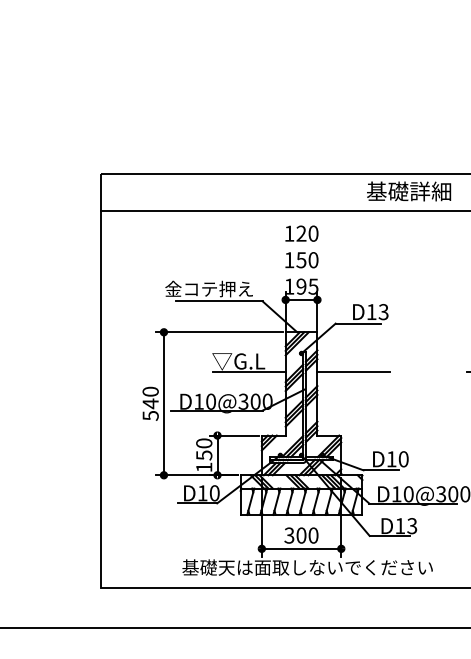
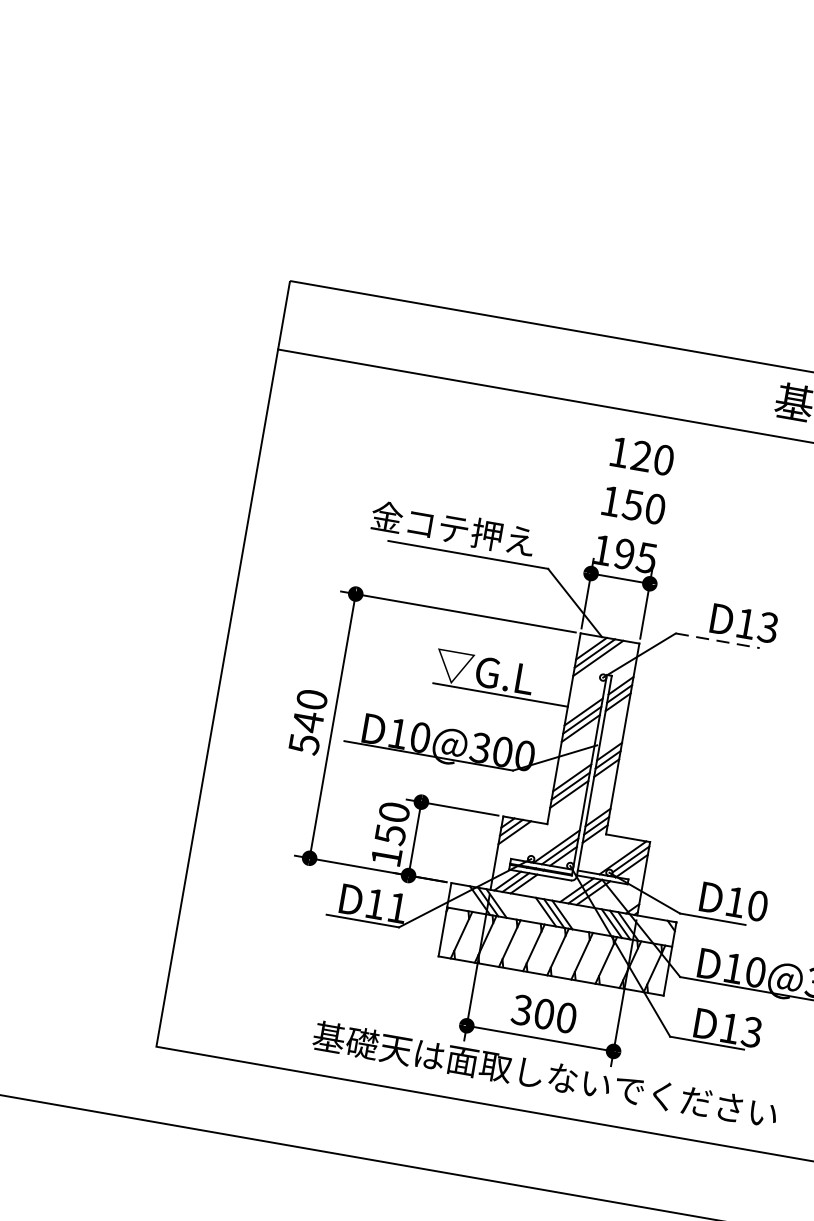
line: (358, 323) -> (718, 640), solid -> dashed
line: (353, 372) -> (693, 729), removed
text: (214, 493) -> (397, 908), D10 -> D11

